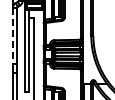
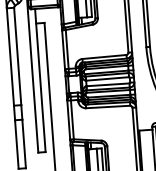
line: (12, 36) -> (9, 57), dashed -> solid

